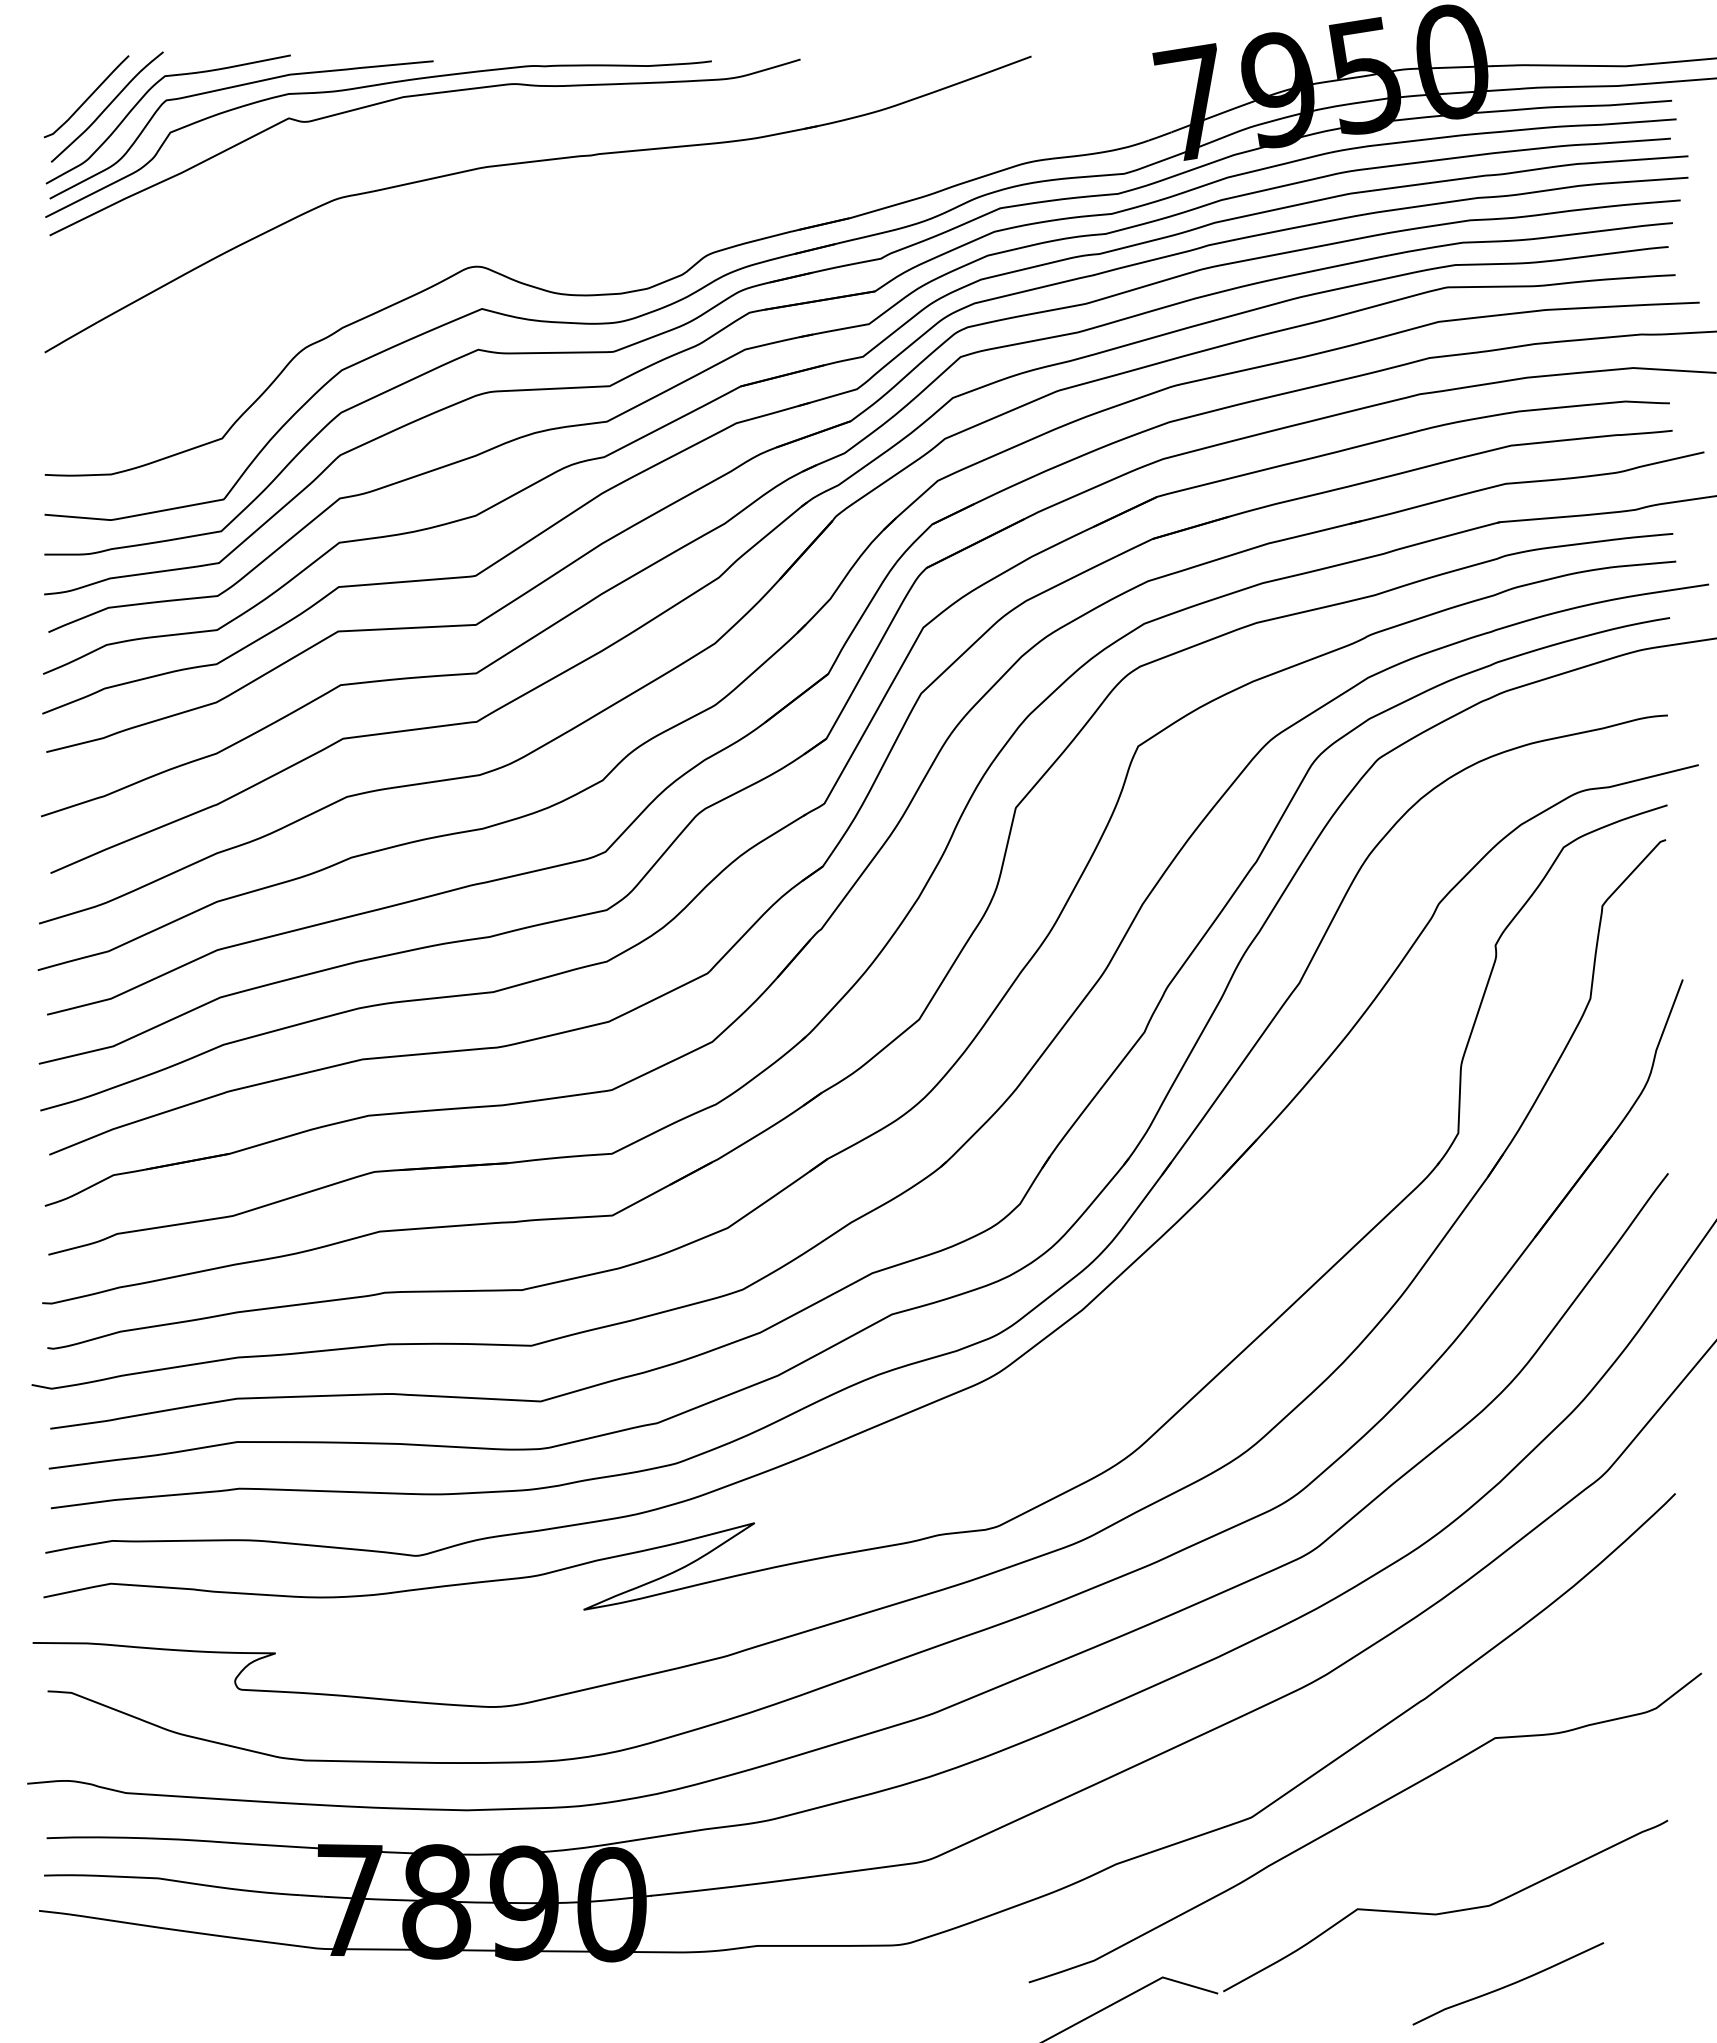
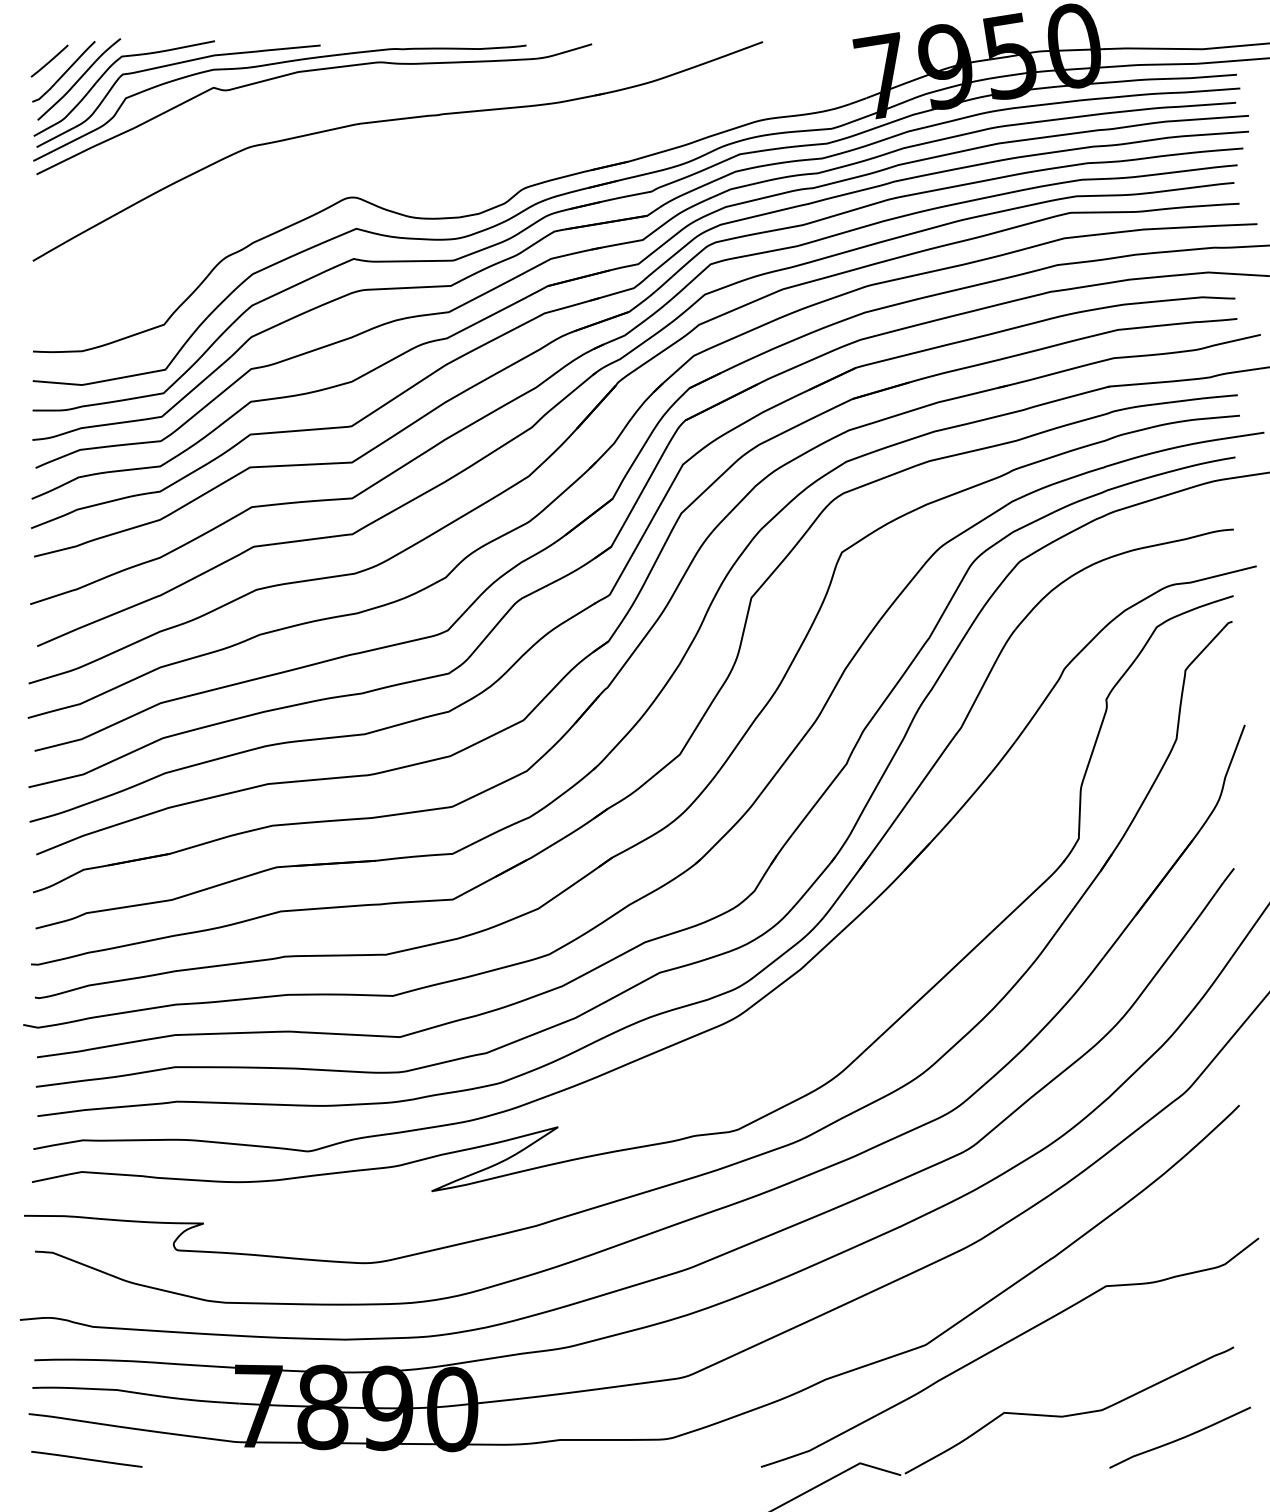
line: (67, 82) -> (49, 61), added
line: (117, 1972) -> (86, 1459), added
curve: (1508, 1984) -> (1180, 1438), moved

